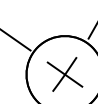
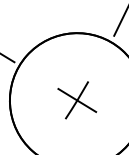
part: (64, 74) -> (76, 100), size x0.6

